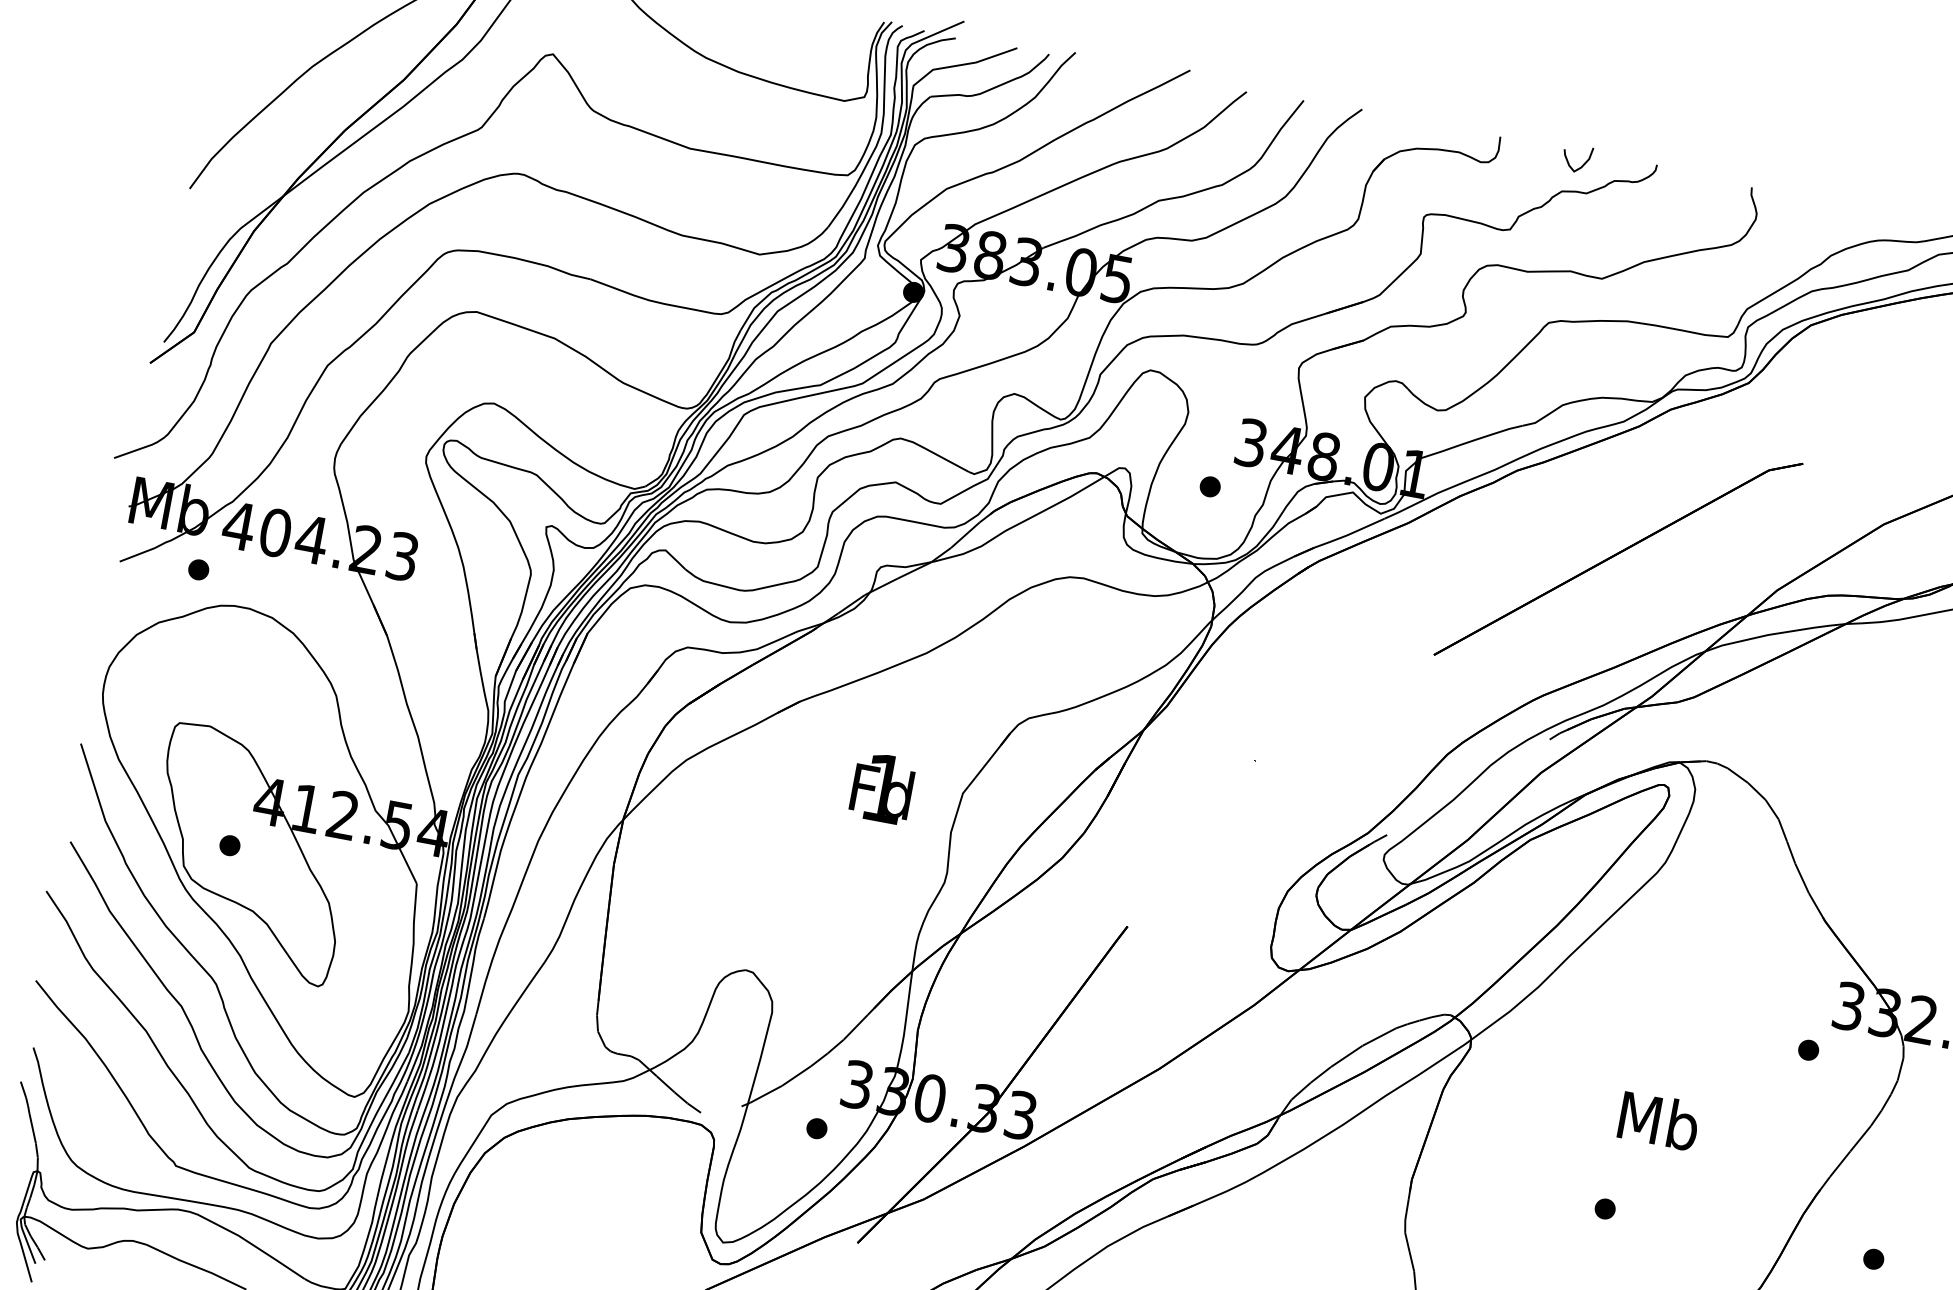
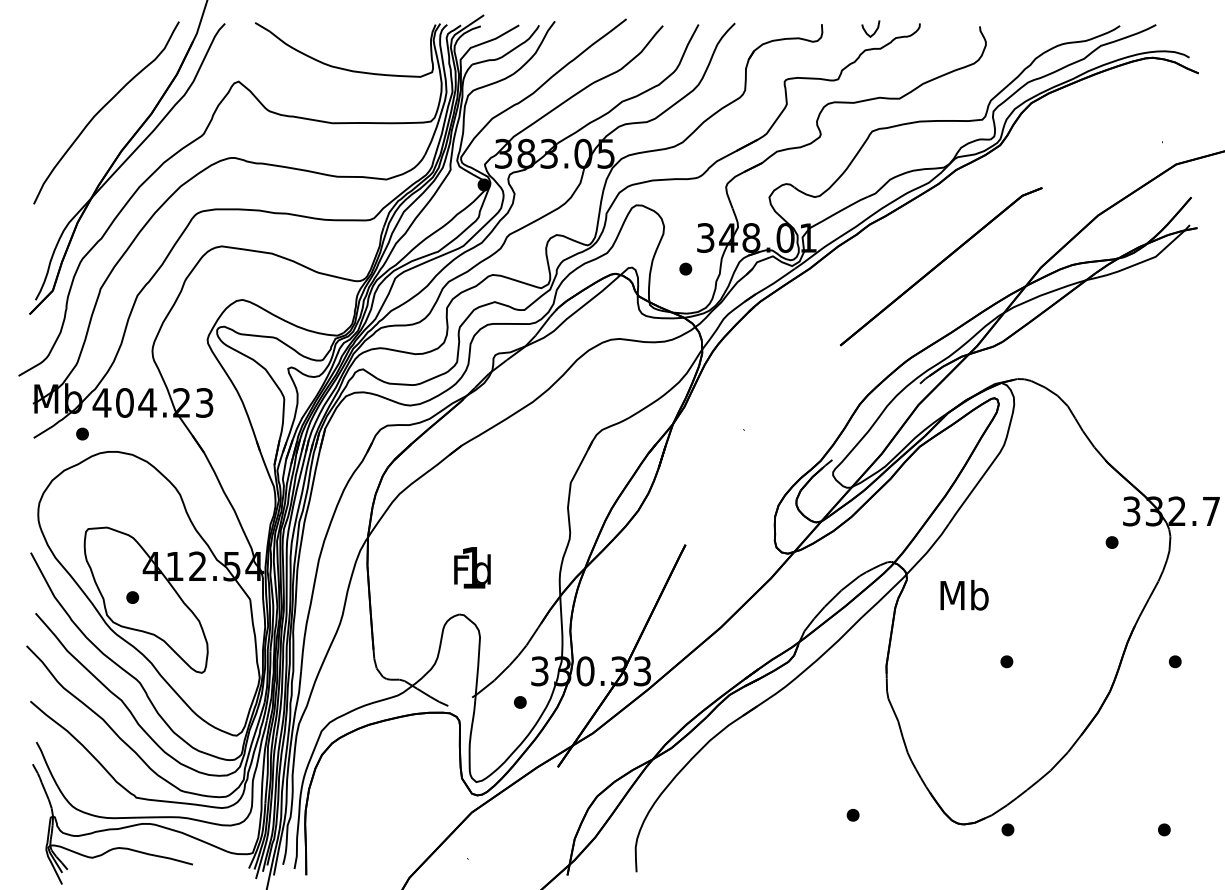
text: (882, 787) -> (472, 567), moved
text: (1659, 1119) -> (964, 594), moved

